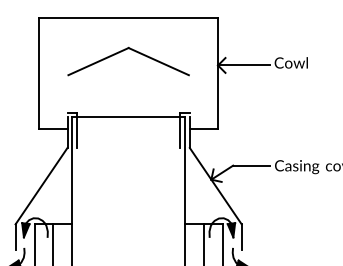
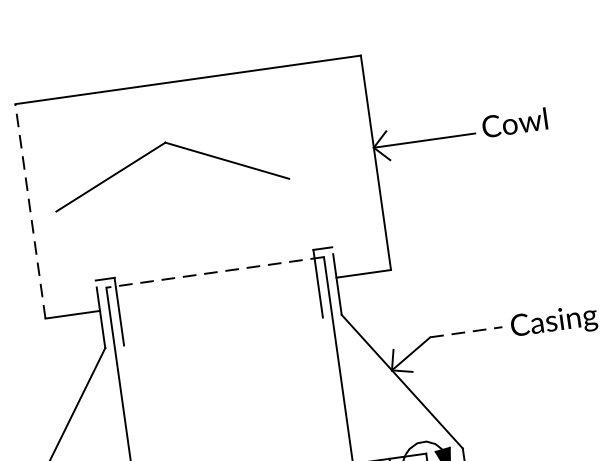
part: (123, 51) -> (156, 150), moved
line: (39, 72) -> (30, 209), solid -> dashed
line: (128, 117) -> (214, 272), solid -> dashed
line: (251, 165) -> (465, 332), solid -> dashed

